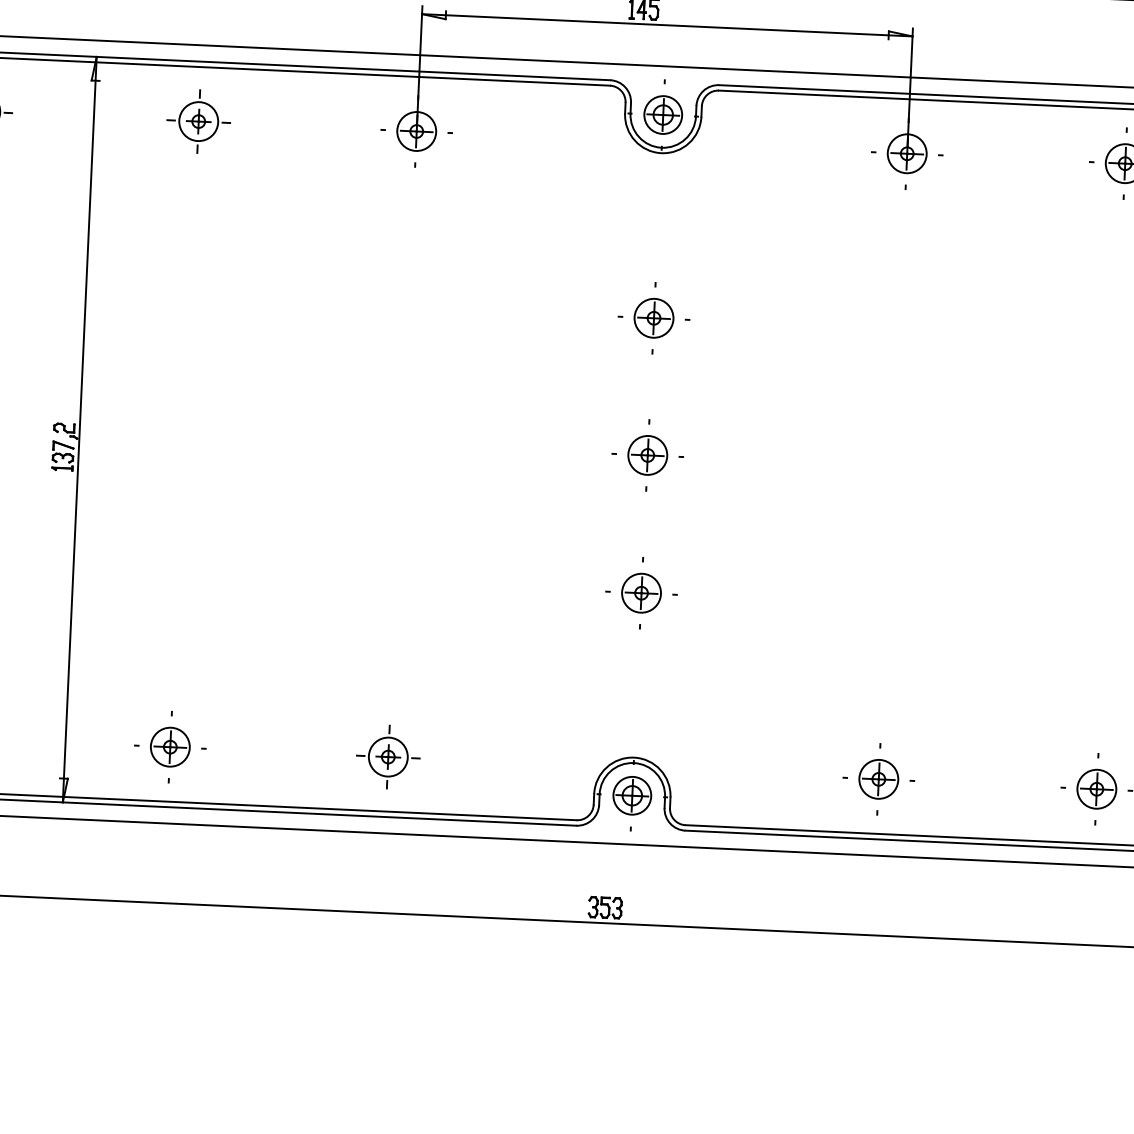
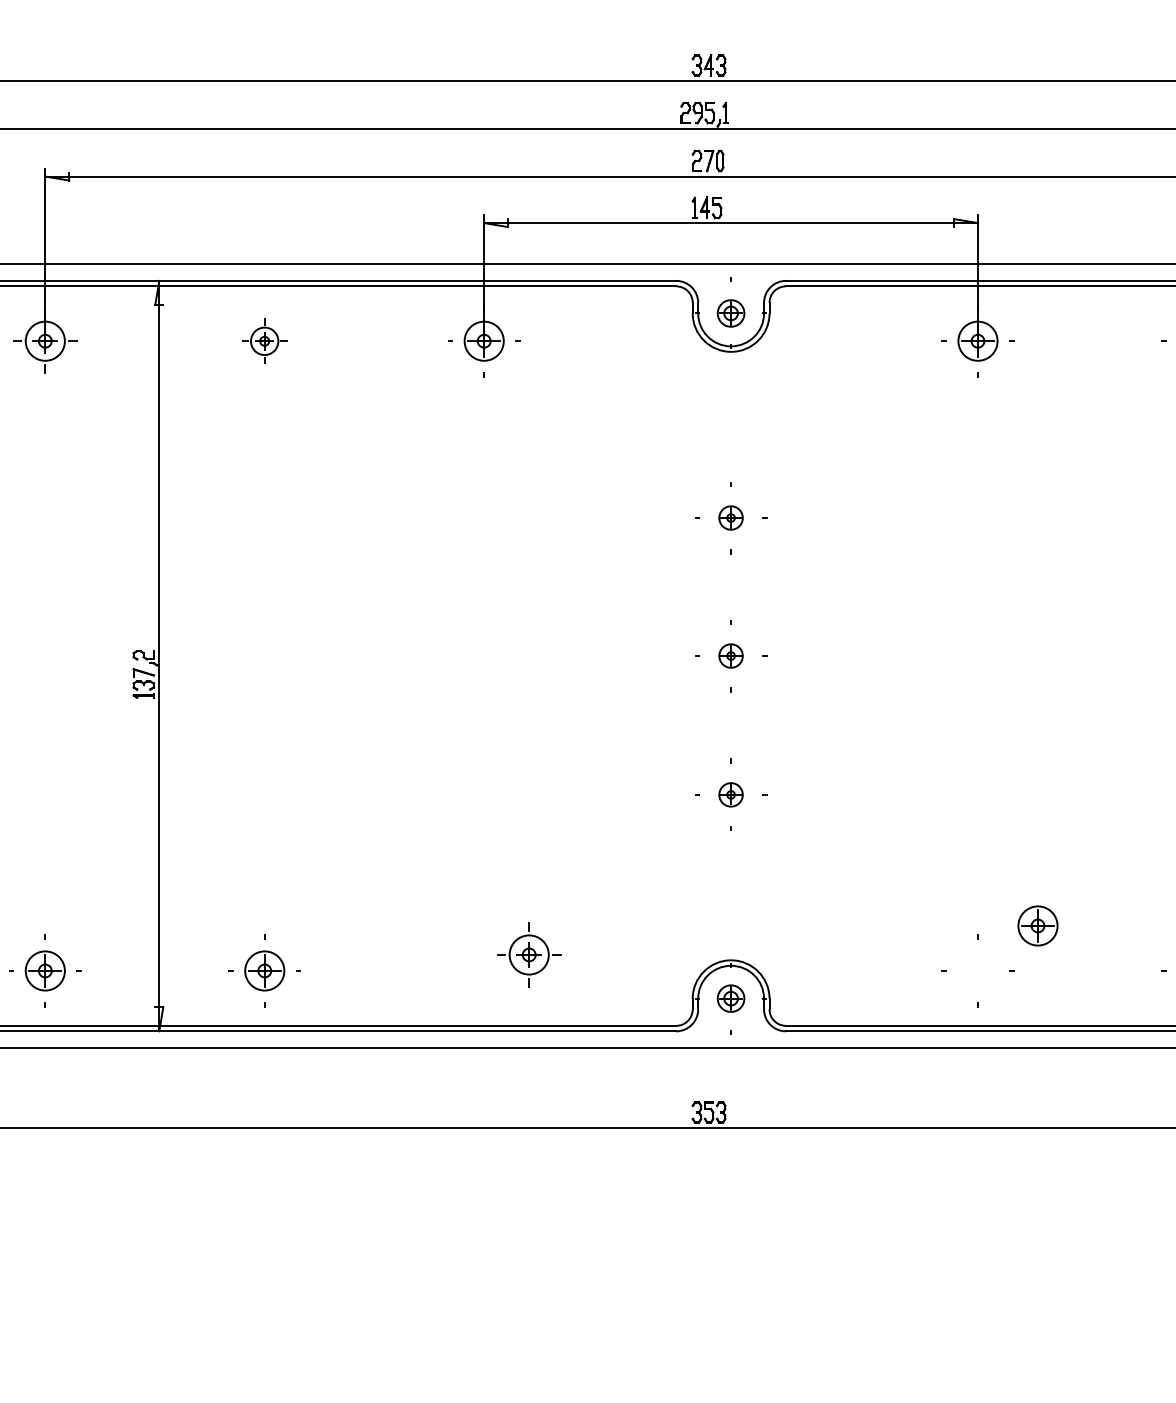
part: (662, 115) -> (730, 313), size x0.7
part: (198, 121) -> (264, 341), size x0.7
part: (653, 317) -> (730, 517), size x0.6
part: (647, 454) -> (730, 655), size x0.6
part: (640, 592) -> (730, 794), size x0.6
part: (388, 756) -> (529, 954), moved
part: (878, 778) -> (1037, 925), moved
part: (631, 795) -> (730, 998), size x0.7

